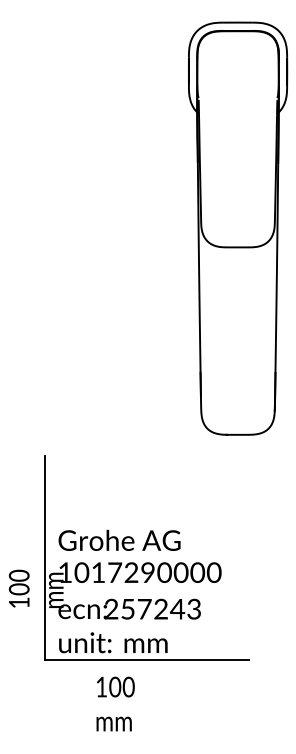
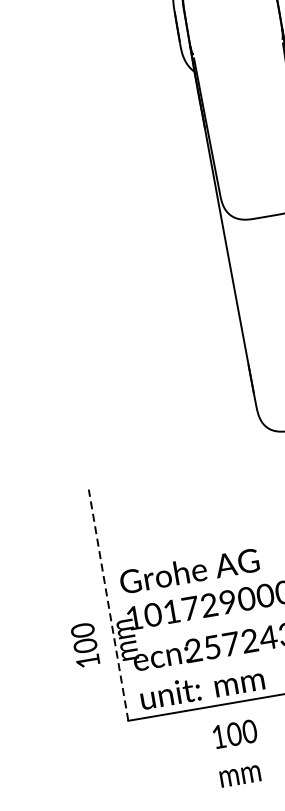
line: (45, 557) -> (108, 604), solid -> dashed
text: (115, 703) -> (237, 752), moved

